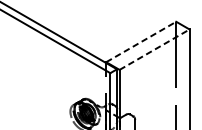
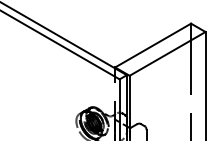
line: (141, 41) -> (153, 45), dashed -> solid
line: (154, 49) -> (167, 53), dashed -> solid

